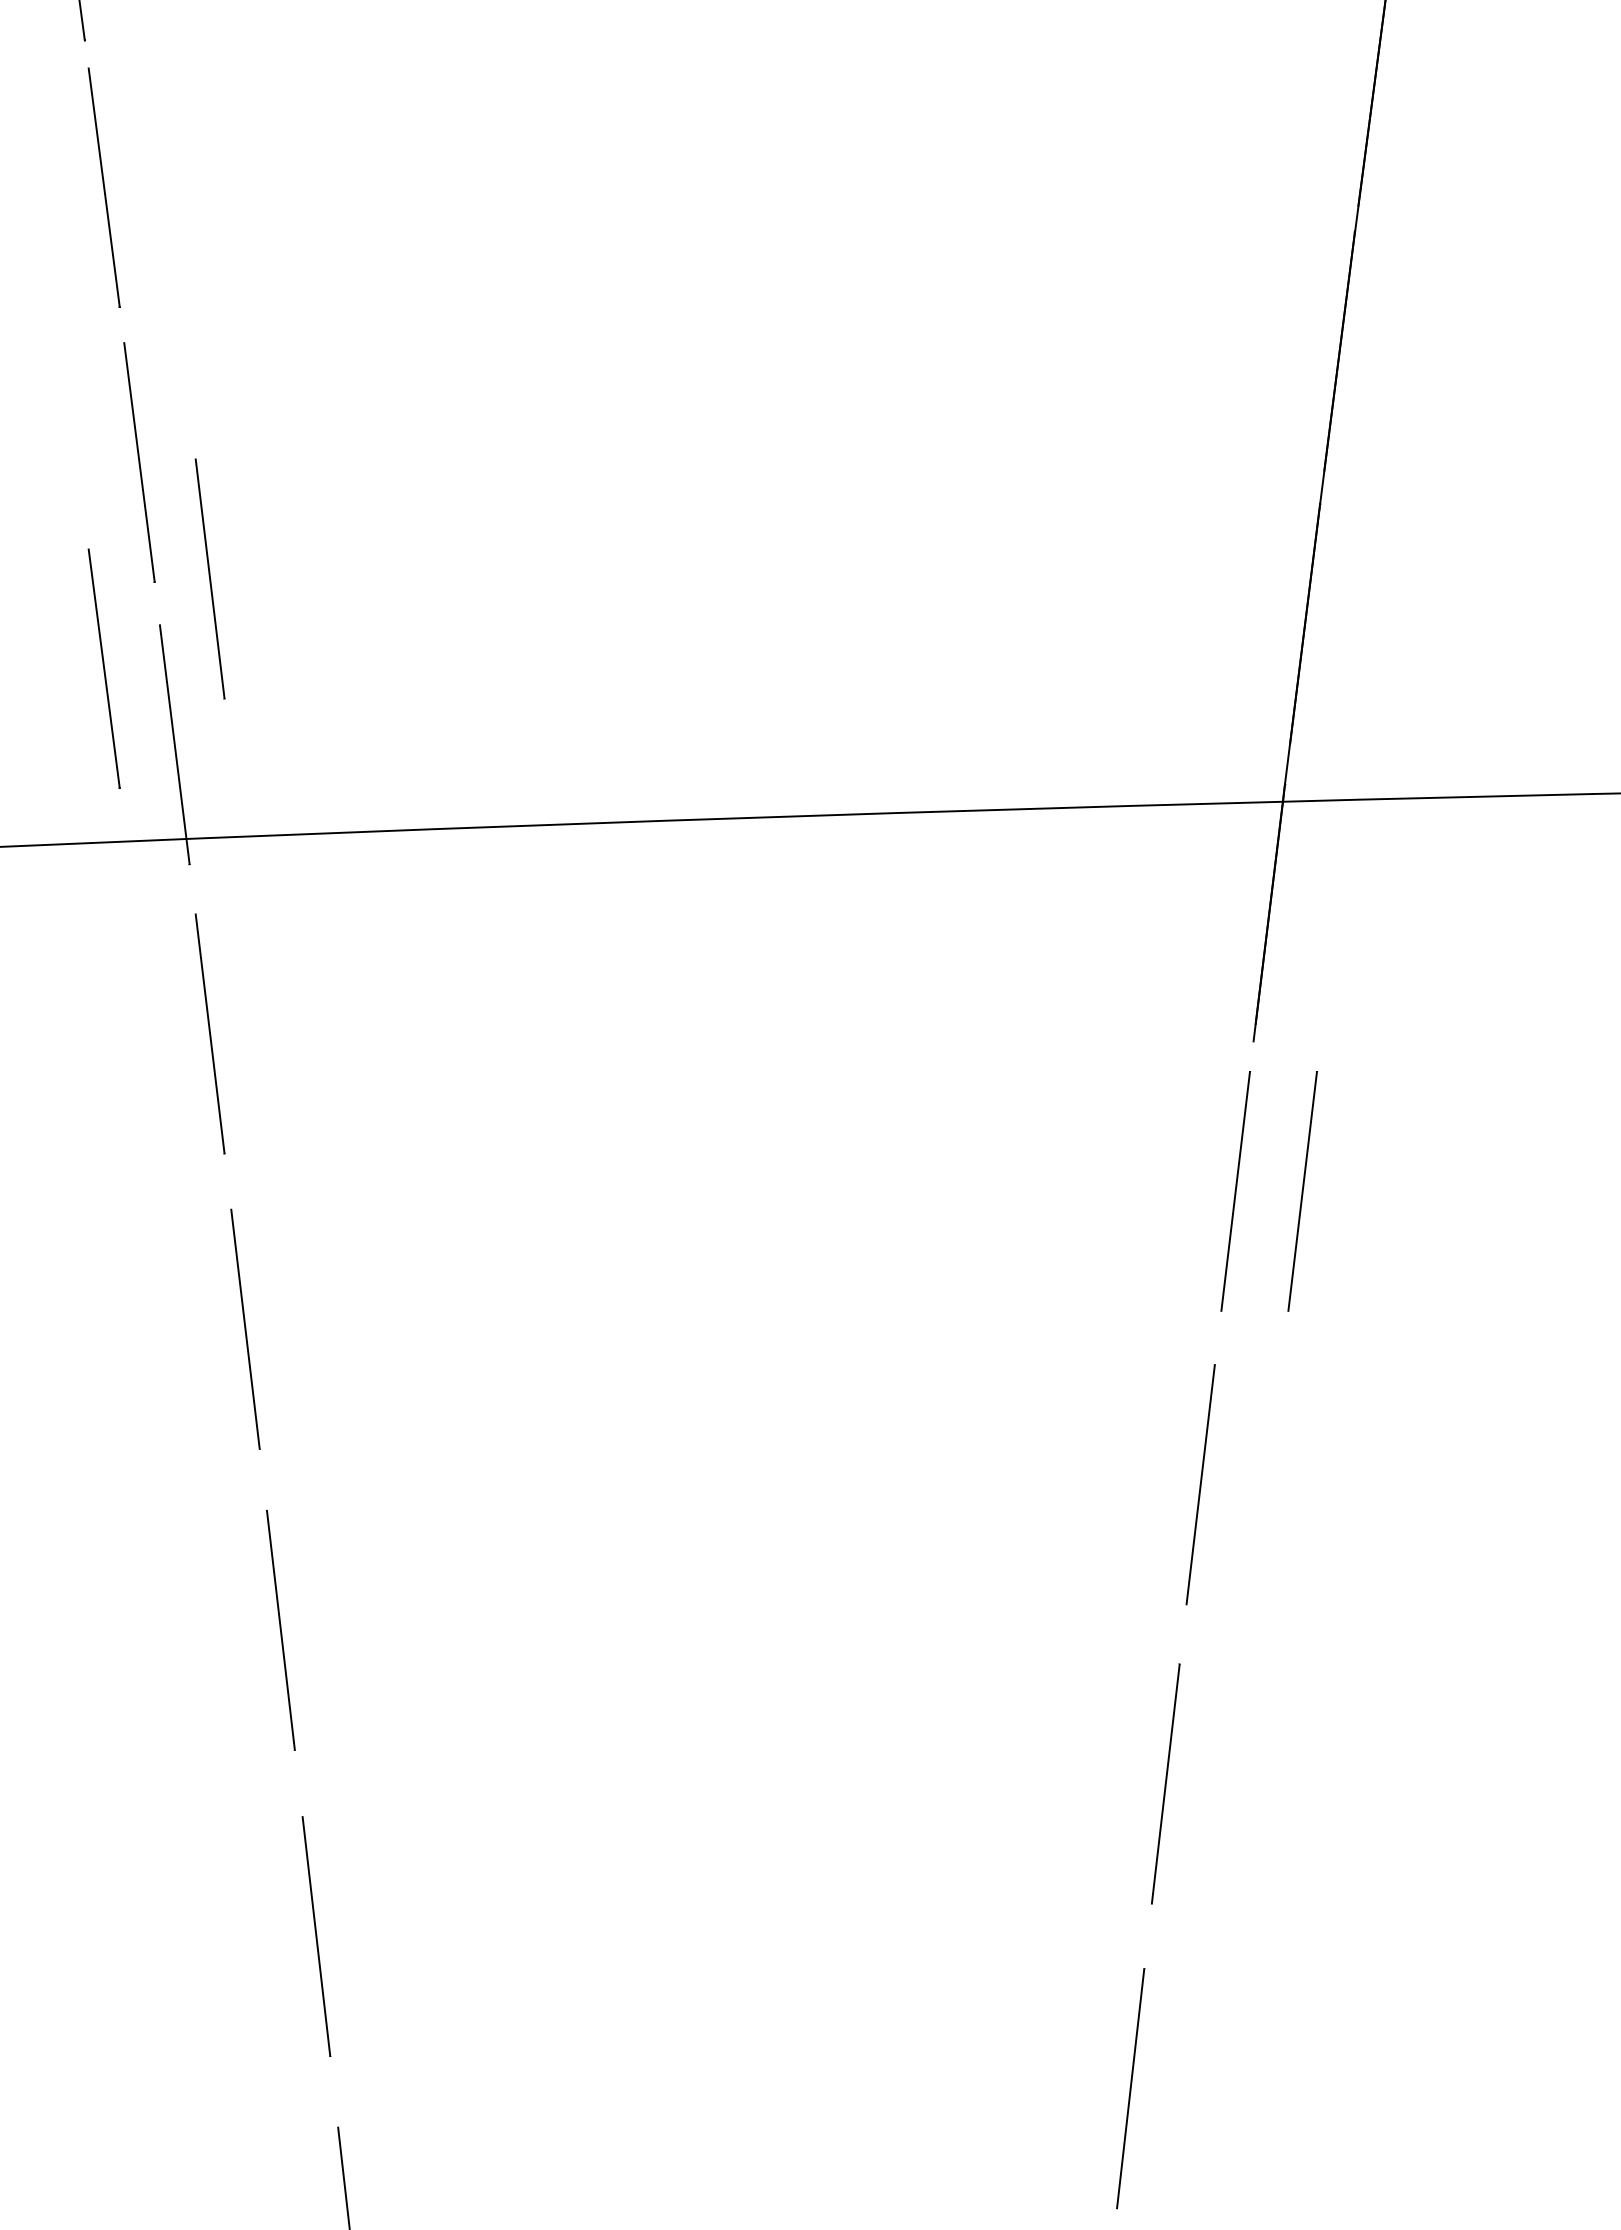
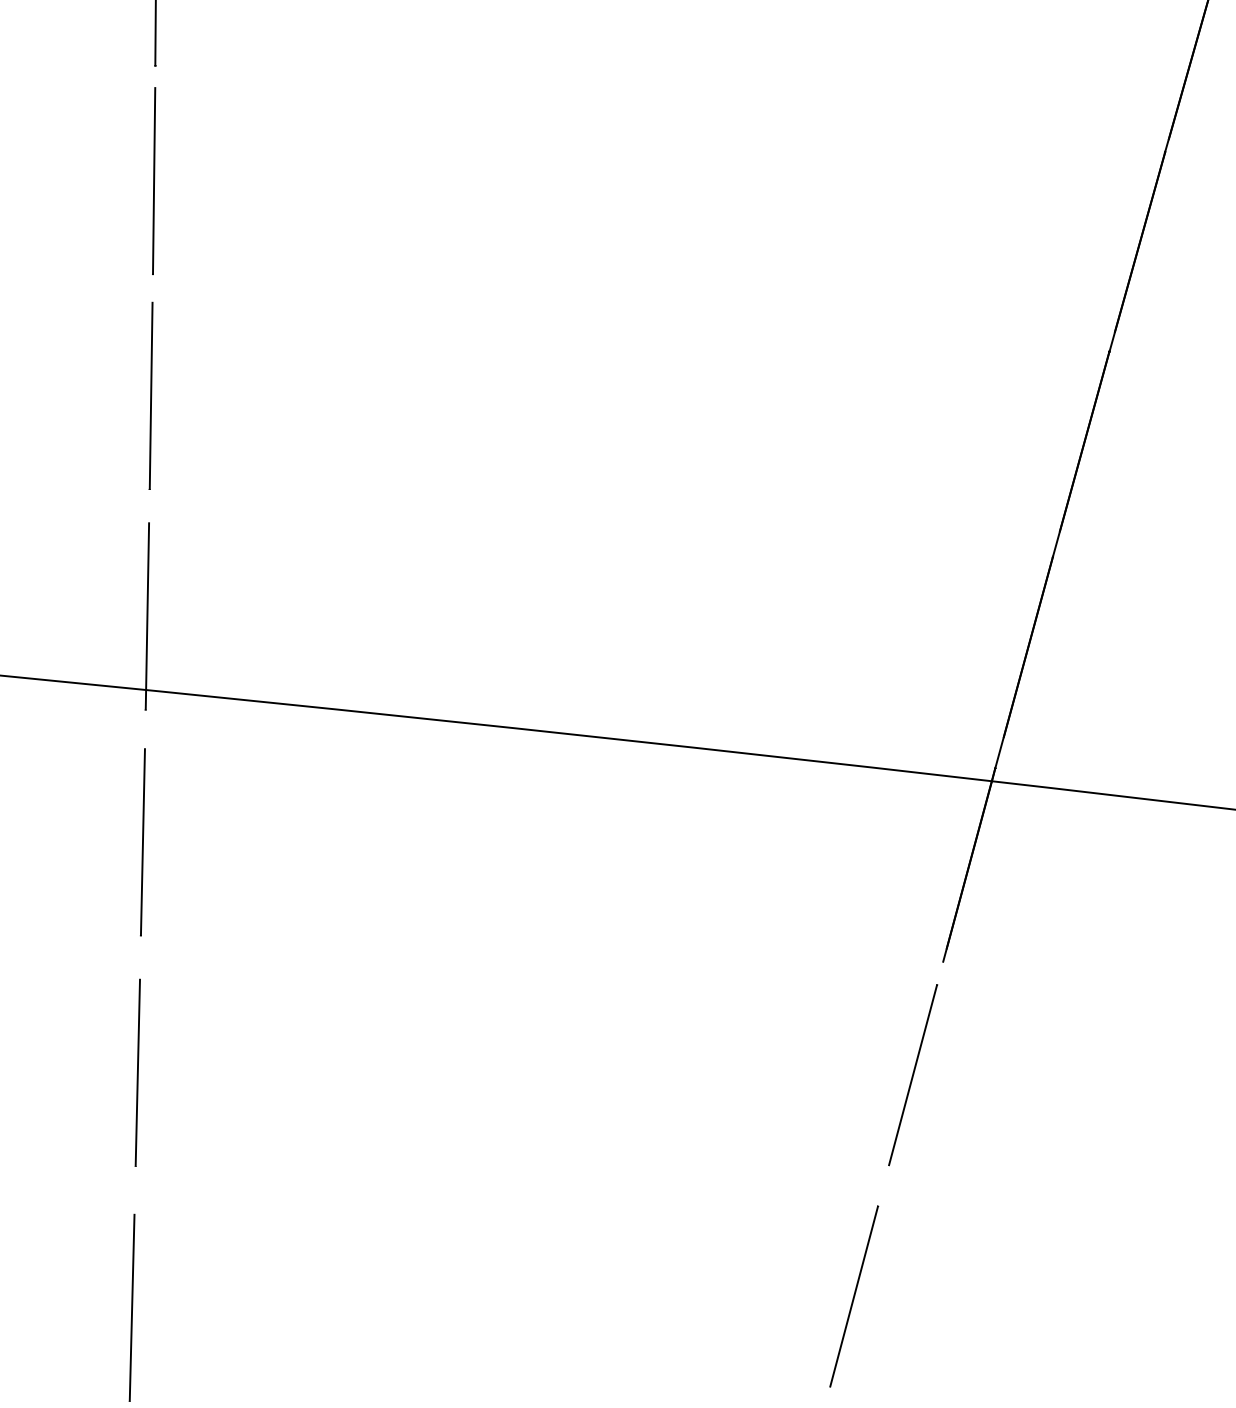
line: (209, 578) -> (192, 492), removed
line: (103, 668) -> (101, 550), removed
line: (1302, 1191) -> (964, 1082), removed

